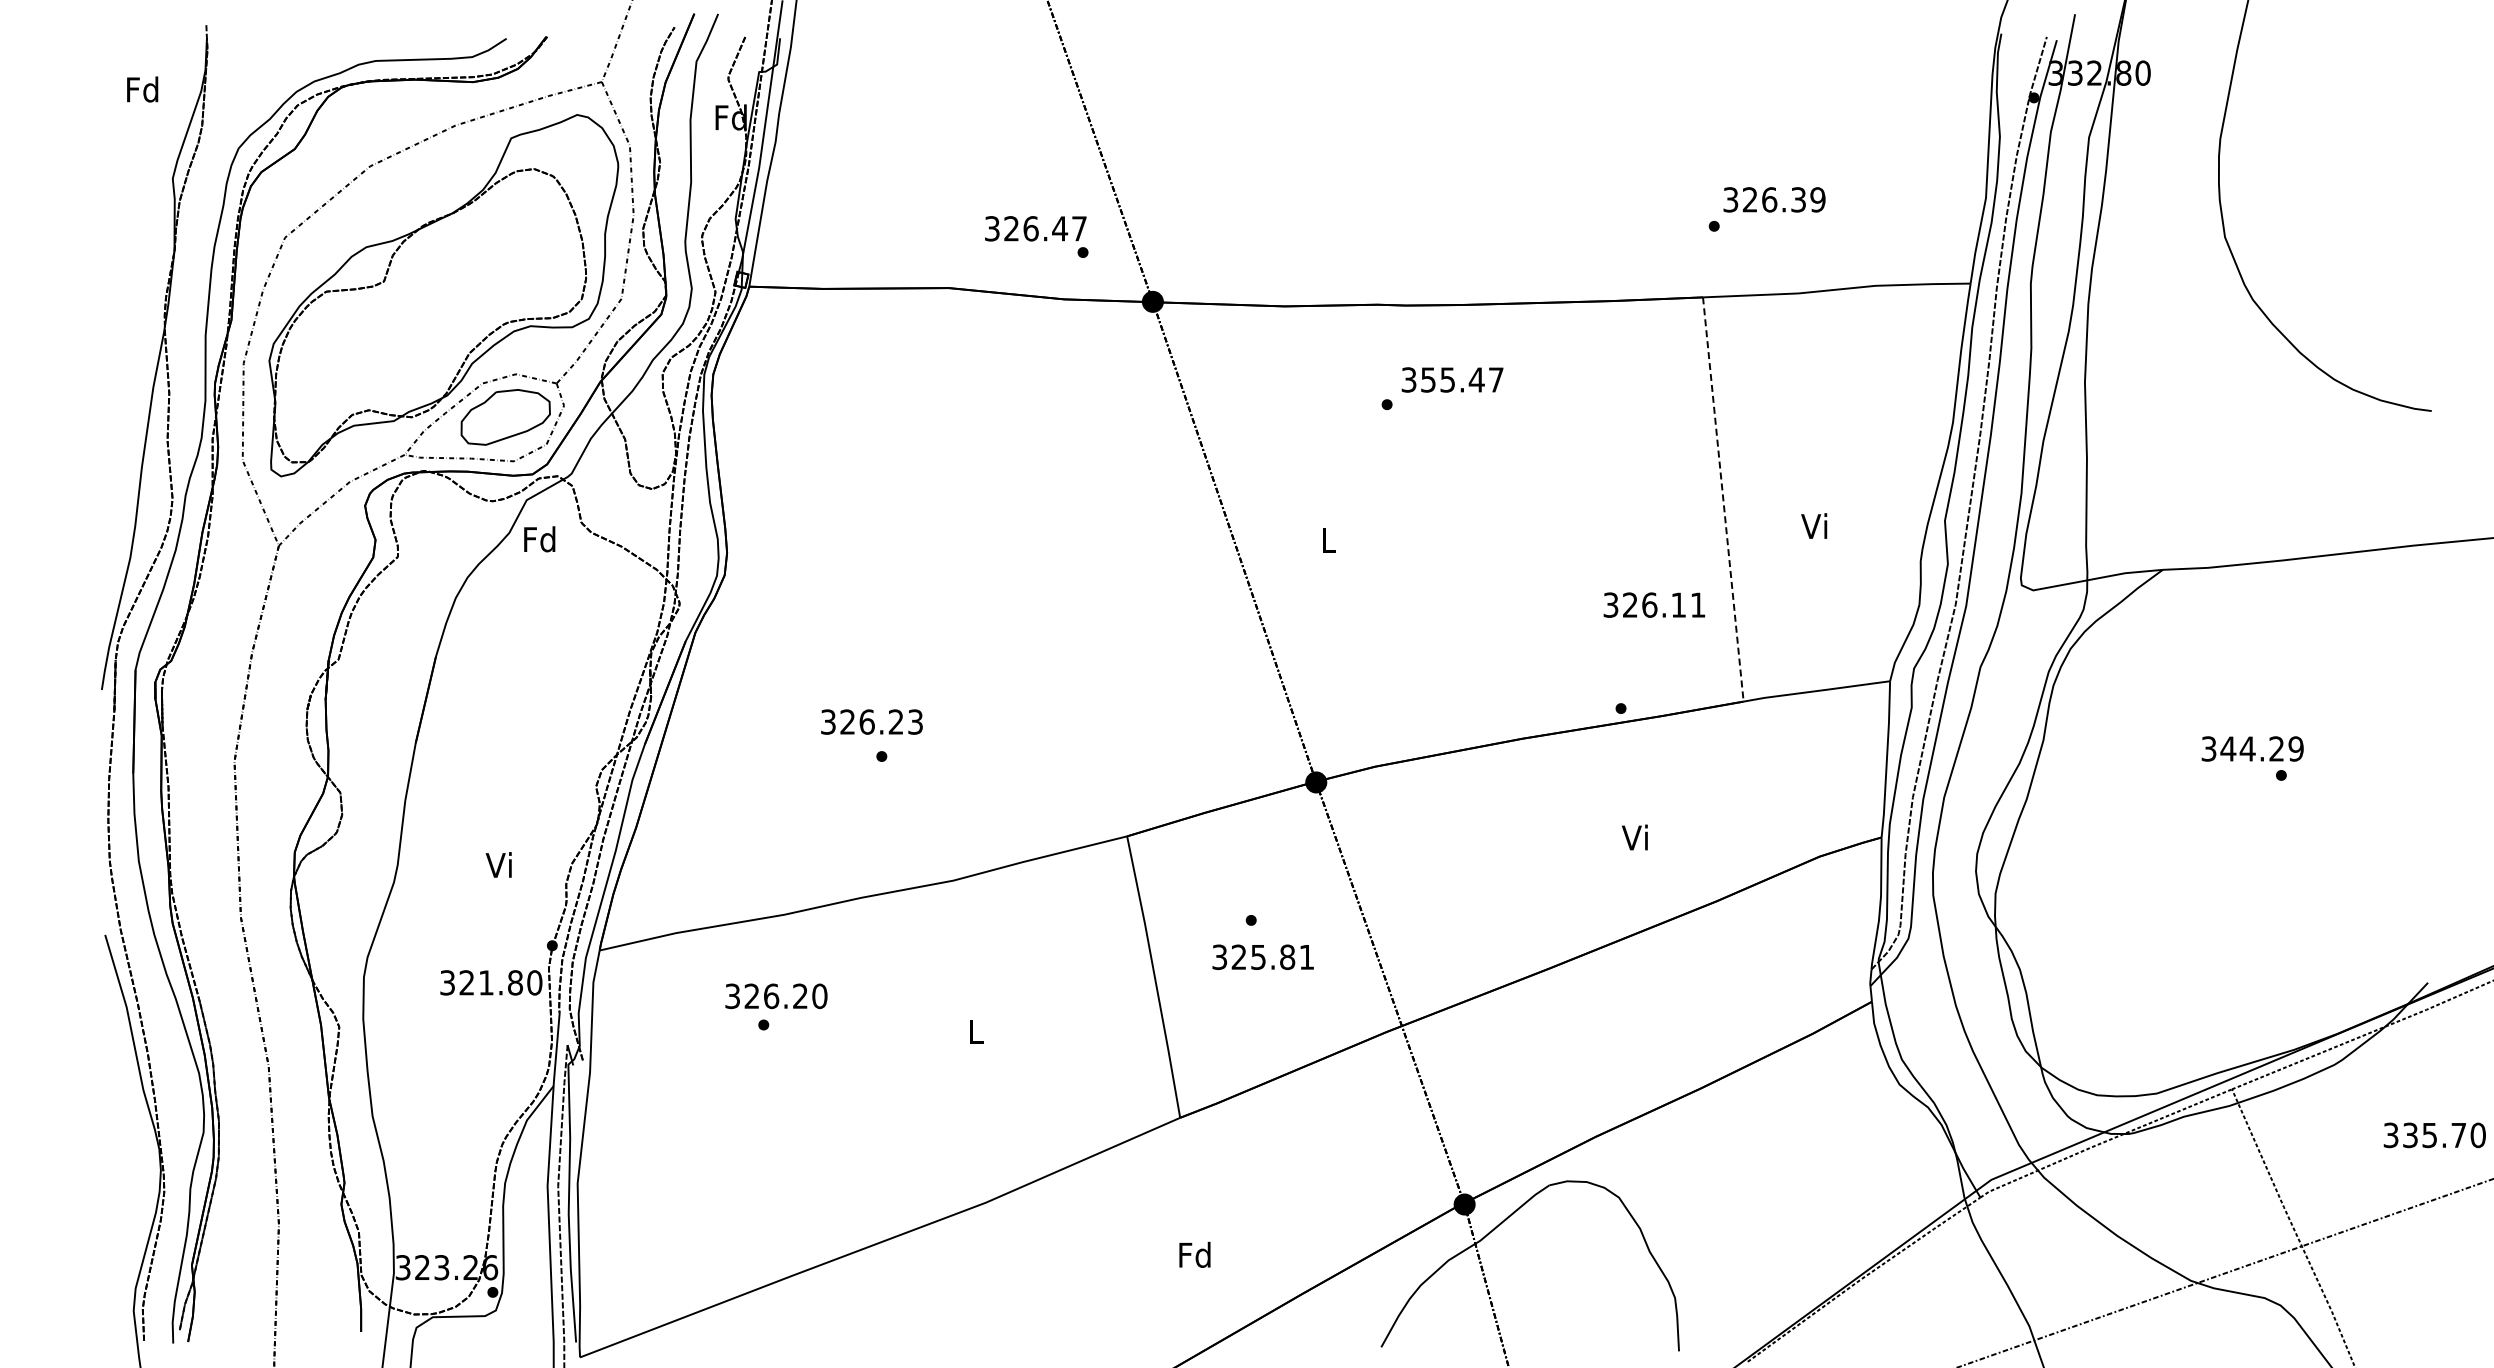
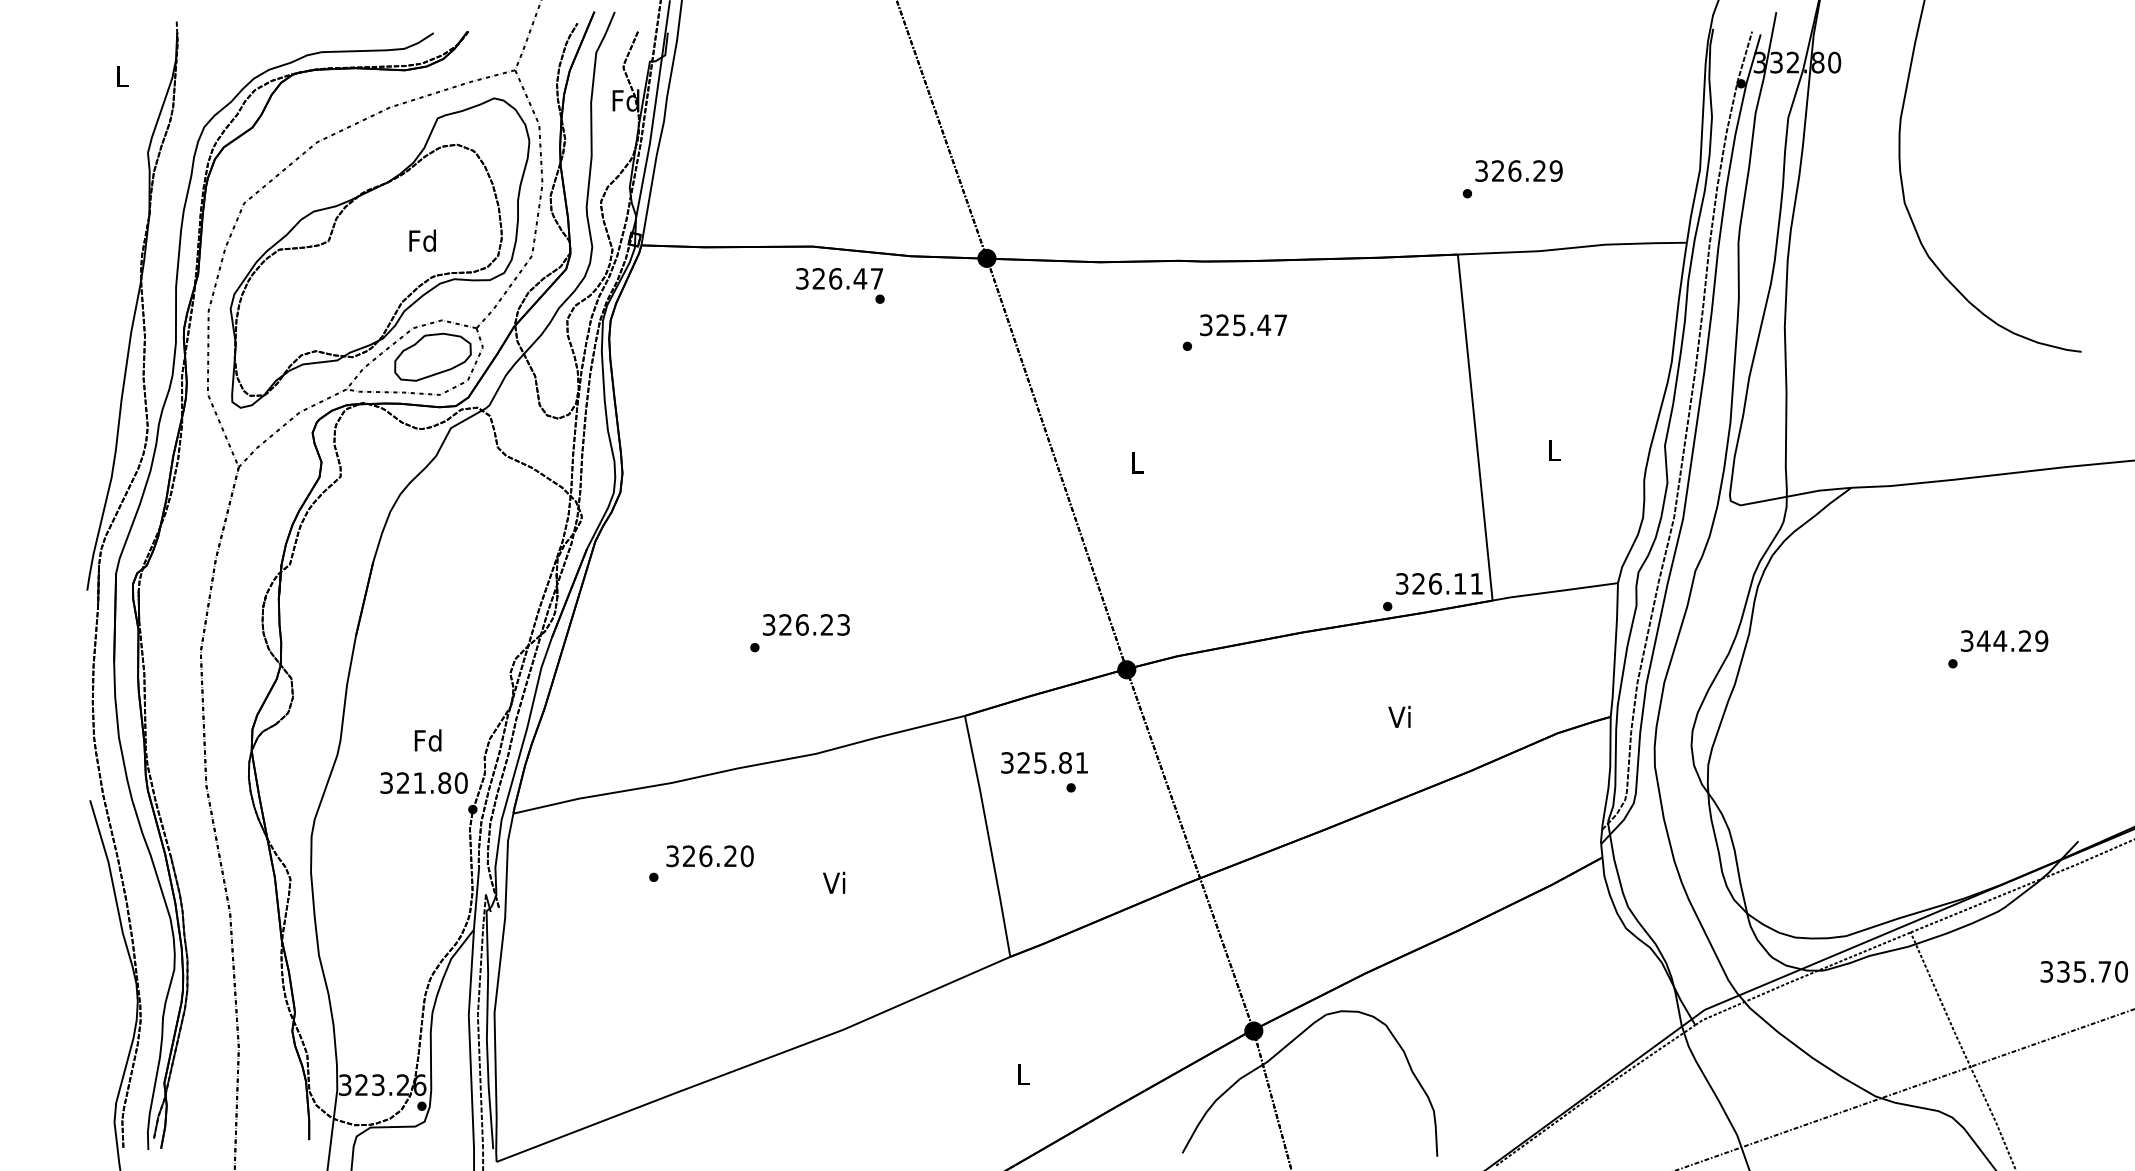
text: (142, 89) -> (122, 76), Fd -> L
text: (1798, 199) -> (1539, 170), 326.39 -> 326.29
text: (1036, 236) -> (840, 285), moved
text: (1428, 379) -> (1222, 324), 355.47 -> 325.47
line: (1723, 500) -> (1475, 428), dashed -> solid
text: (1814, 525) -> (1553, 449), Vi -> L
text: (539, 539) -> (422, 240), moved
text: (1654, 604) -> (1439, 583), moved
text: (871, 721) -> (805, 624), moved
text: (2252, 748) -> (2004, 640), moved
text: (499, 865) -> (427, 740), Vi -> Fd
text: (1262, 956) -> (1043, 762), moved
text: (491, 982) -> (424, 782), moved
text: (776, 996) -> (710, 856), moved
text: (974, 1031) -> (834, 882), L -> Vi
text: (1194, 1254) -> (1022, 1073), Fd -> L

